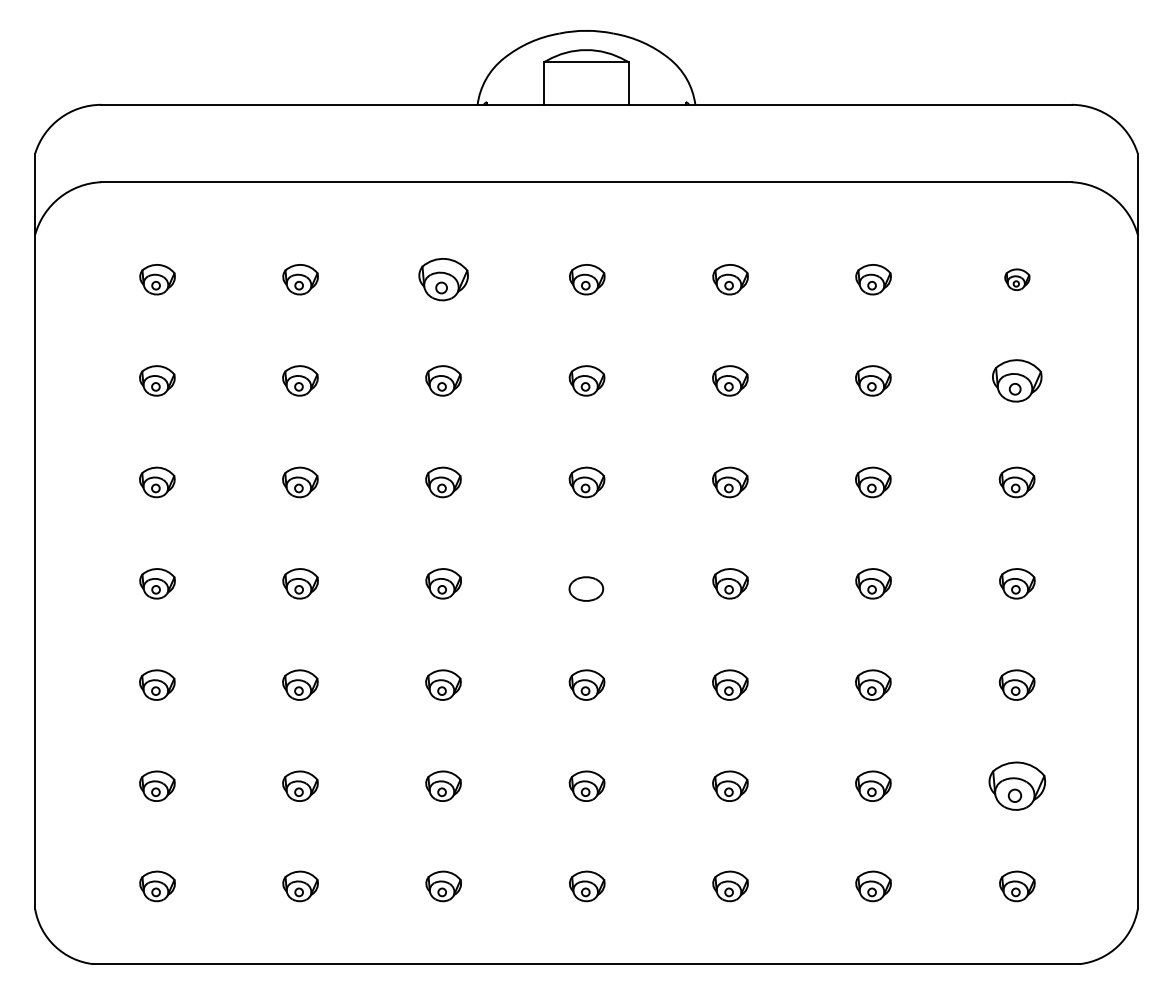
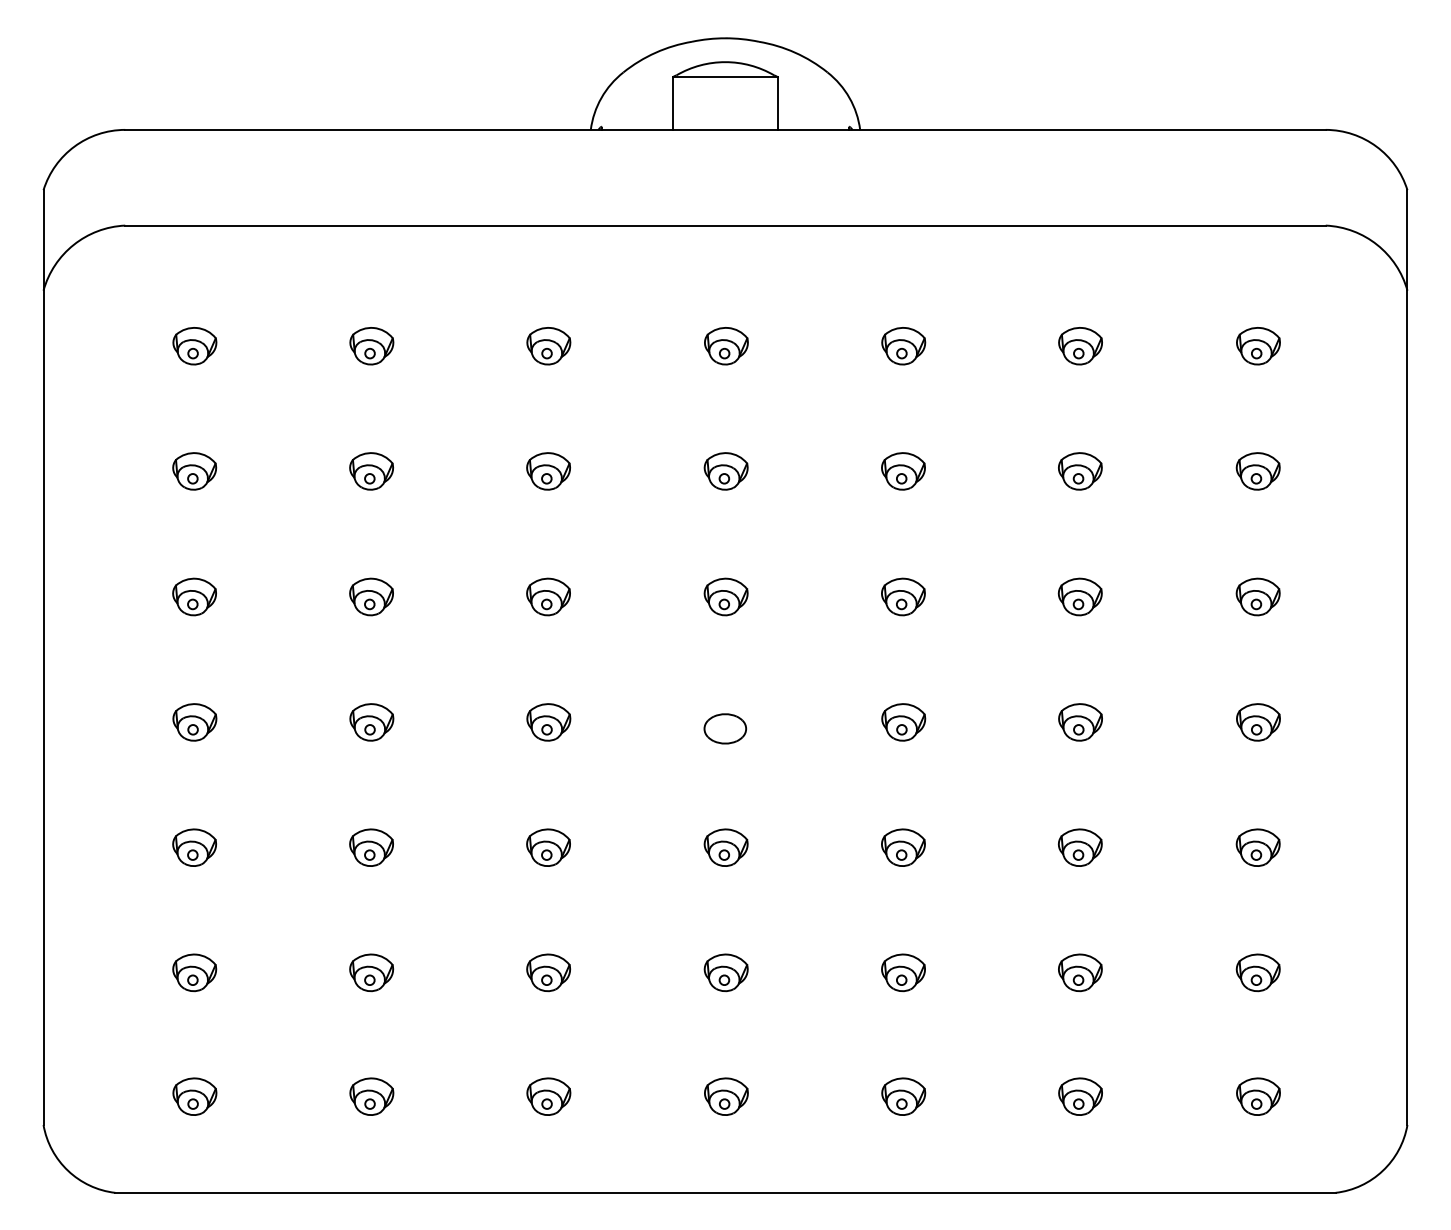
part: (443, 279) -> (548, 346), size x0.71
part: (1017, 279) -> (1258, 346), size x1.43
part: (1016, 380) -> (1257, 471), size x0.71
part: (1016, 786) -> (1257, 972), size x0.62

